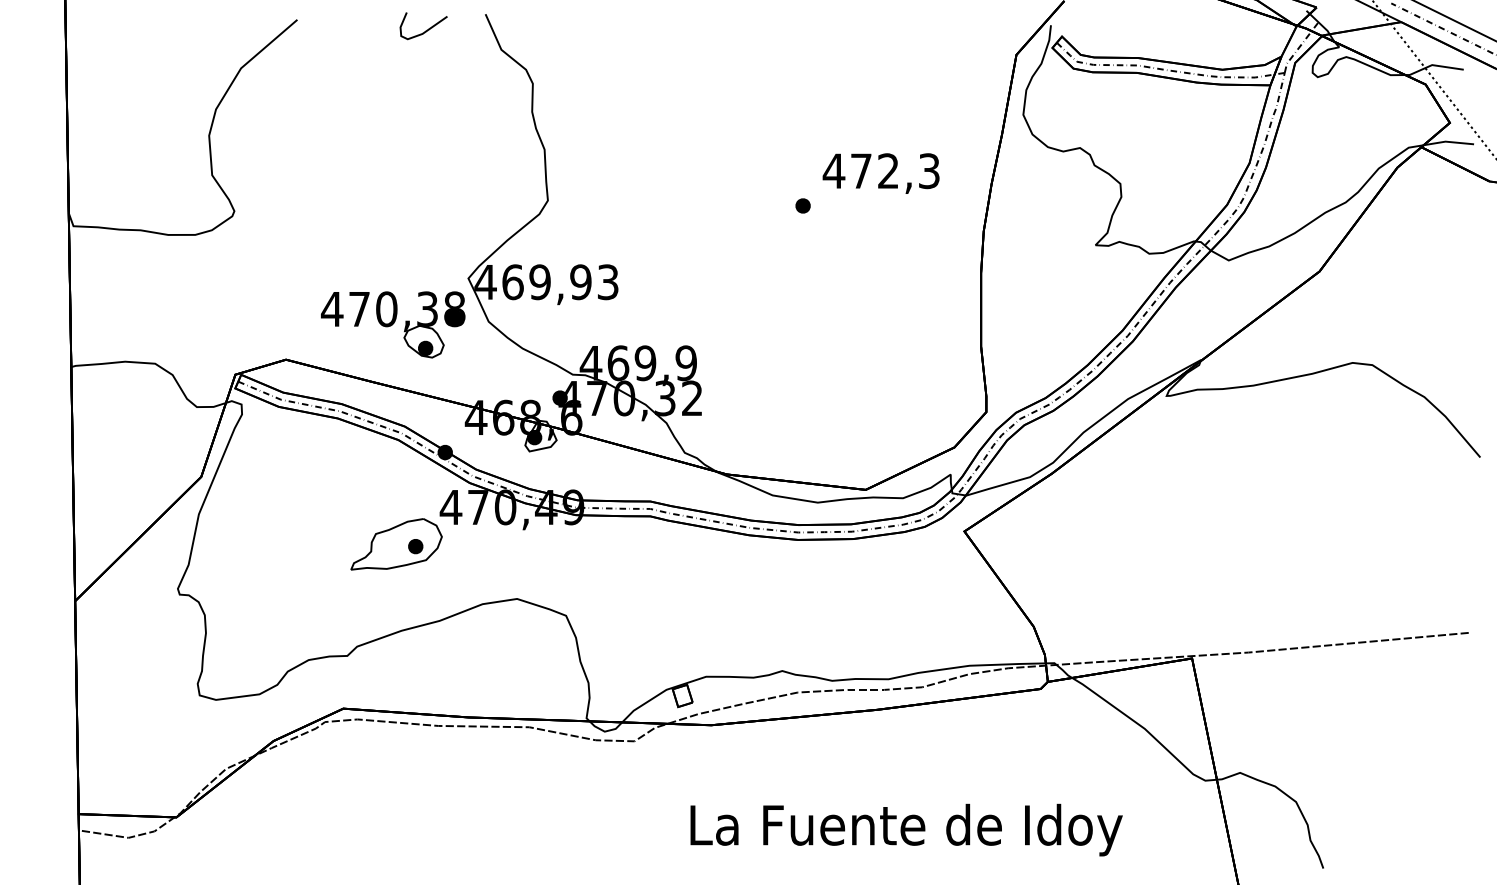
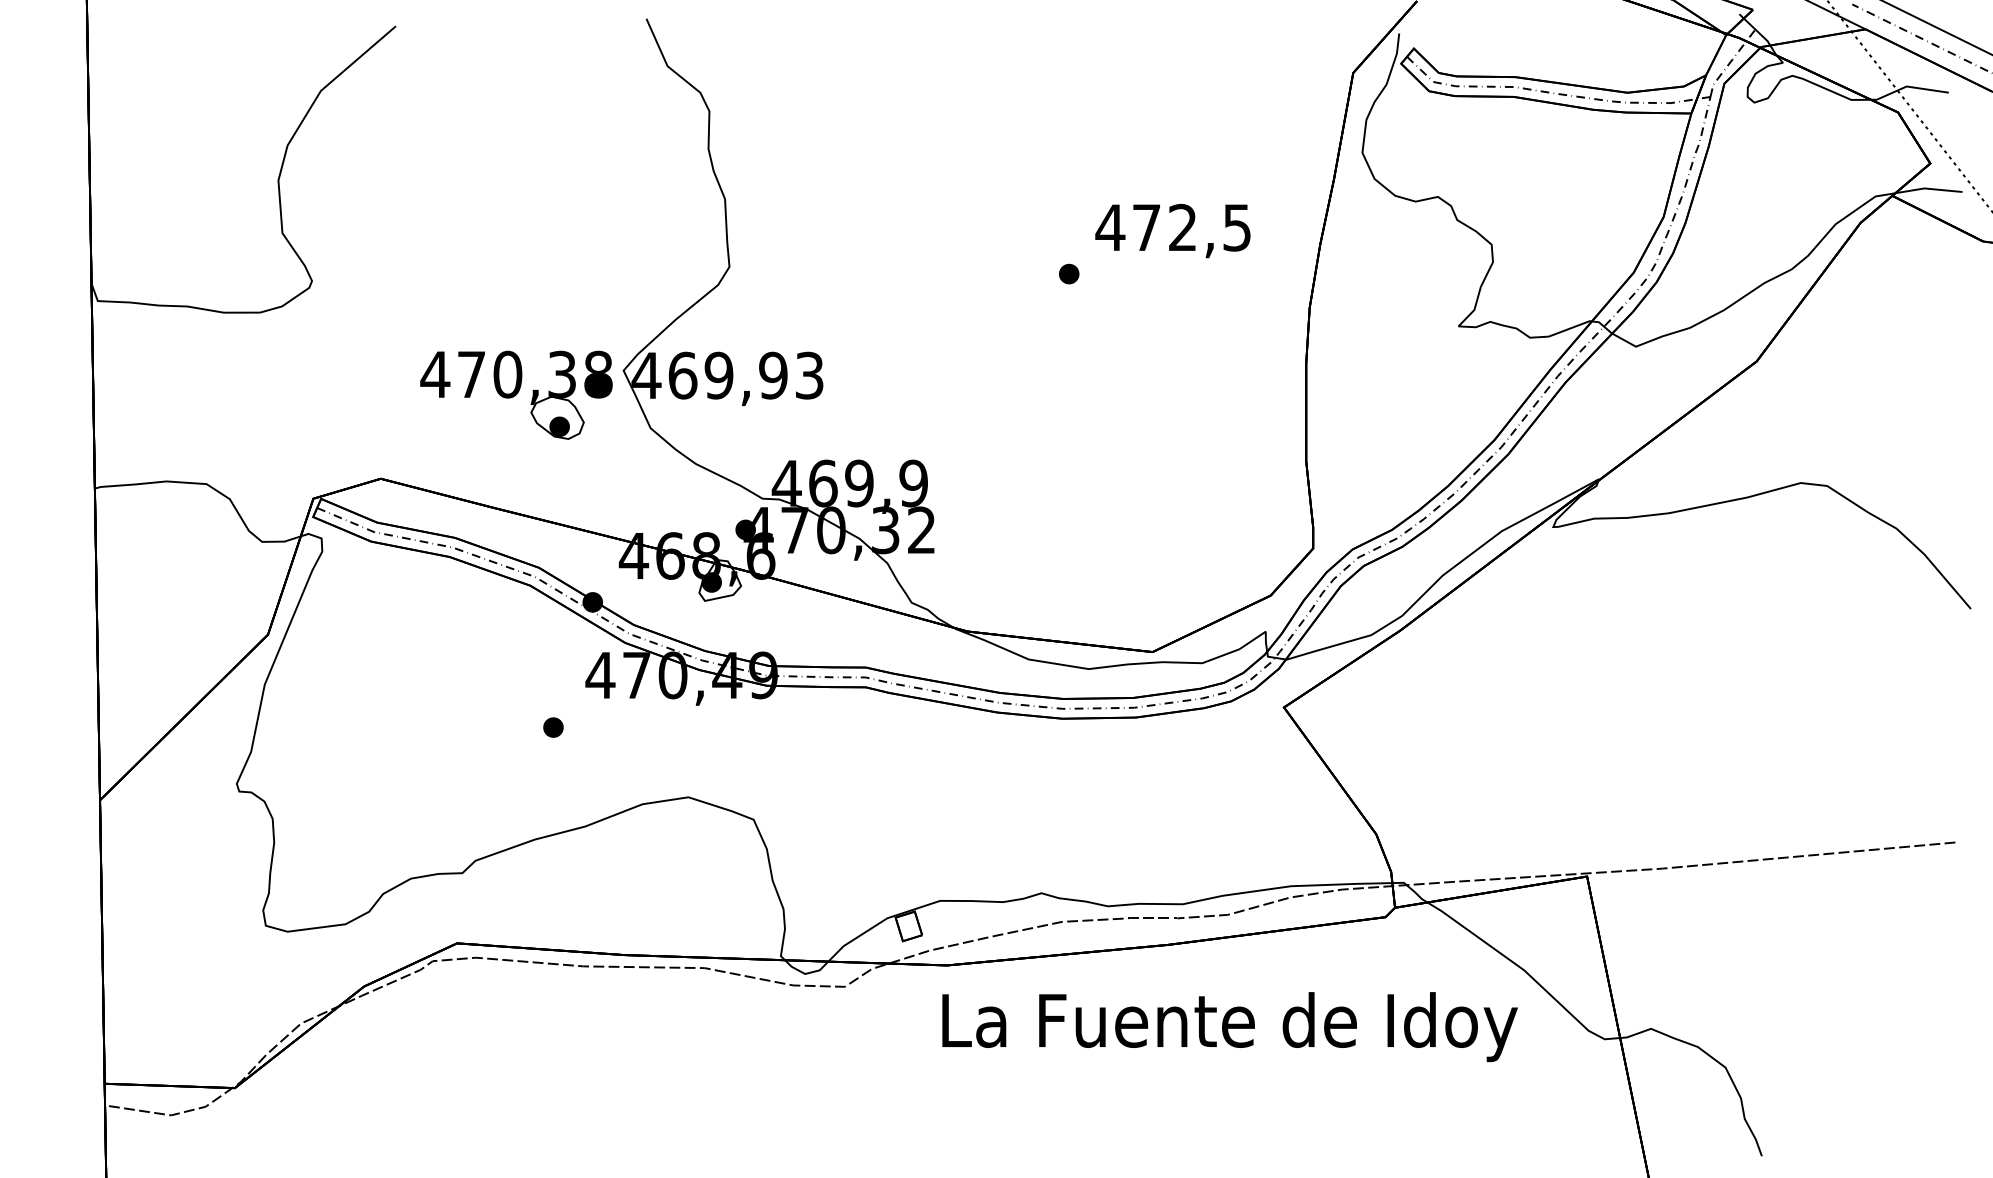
curve: (427, 29) -> (568, 39), removed
text: (929, 170) -> (1237, 226), 472,3 -> 472,5
part: (393, 324) -> (516, 394), moved
part: (396, 544) -> (527, 724), removed
text: (906, 830) -> (1229, 1027), moved

